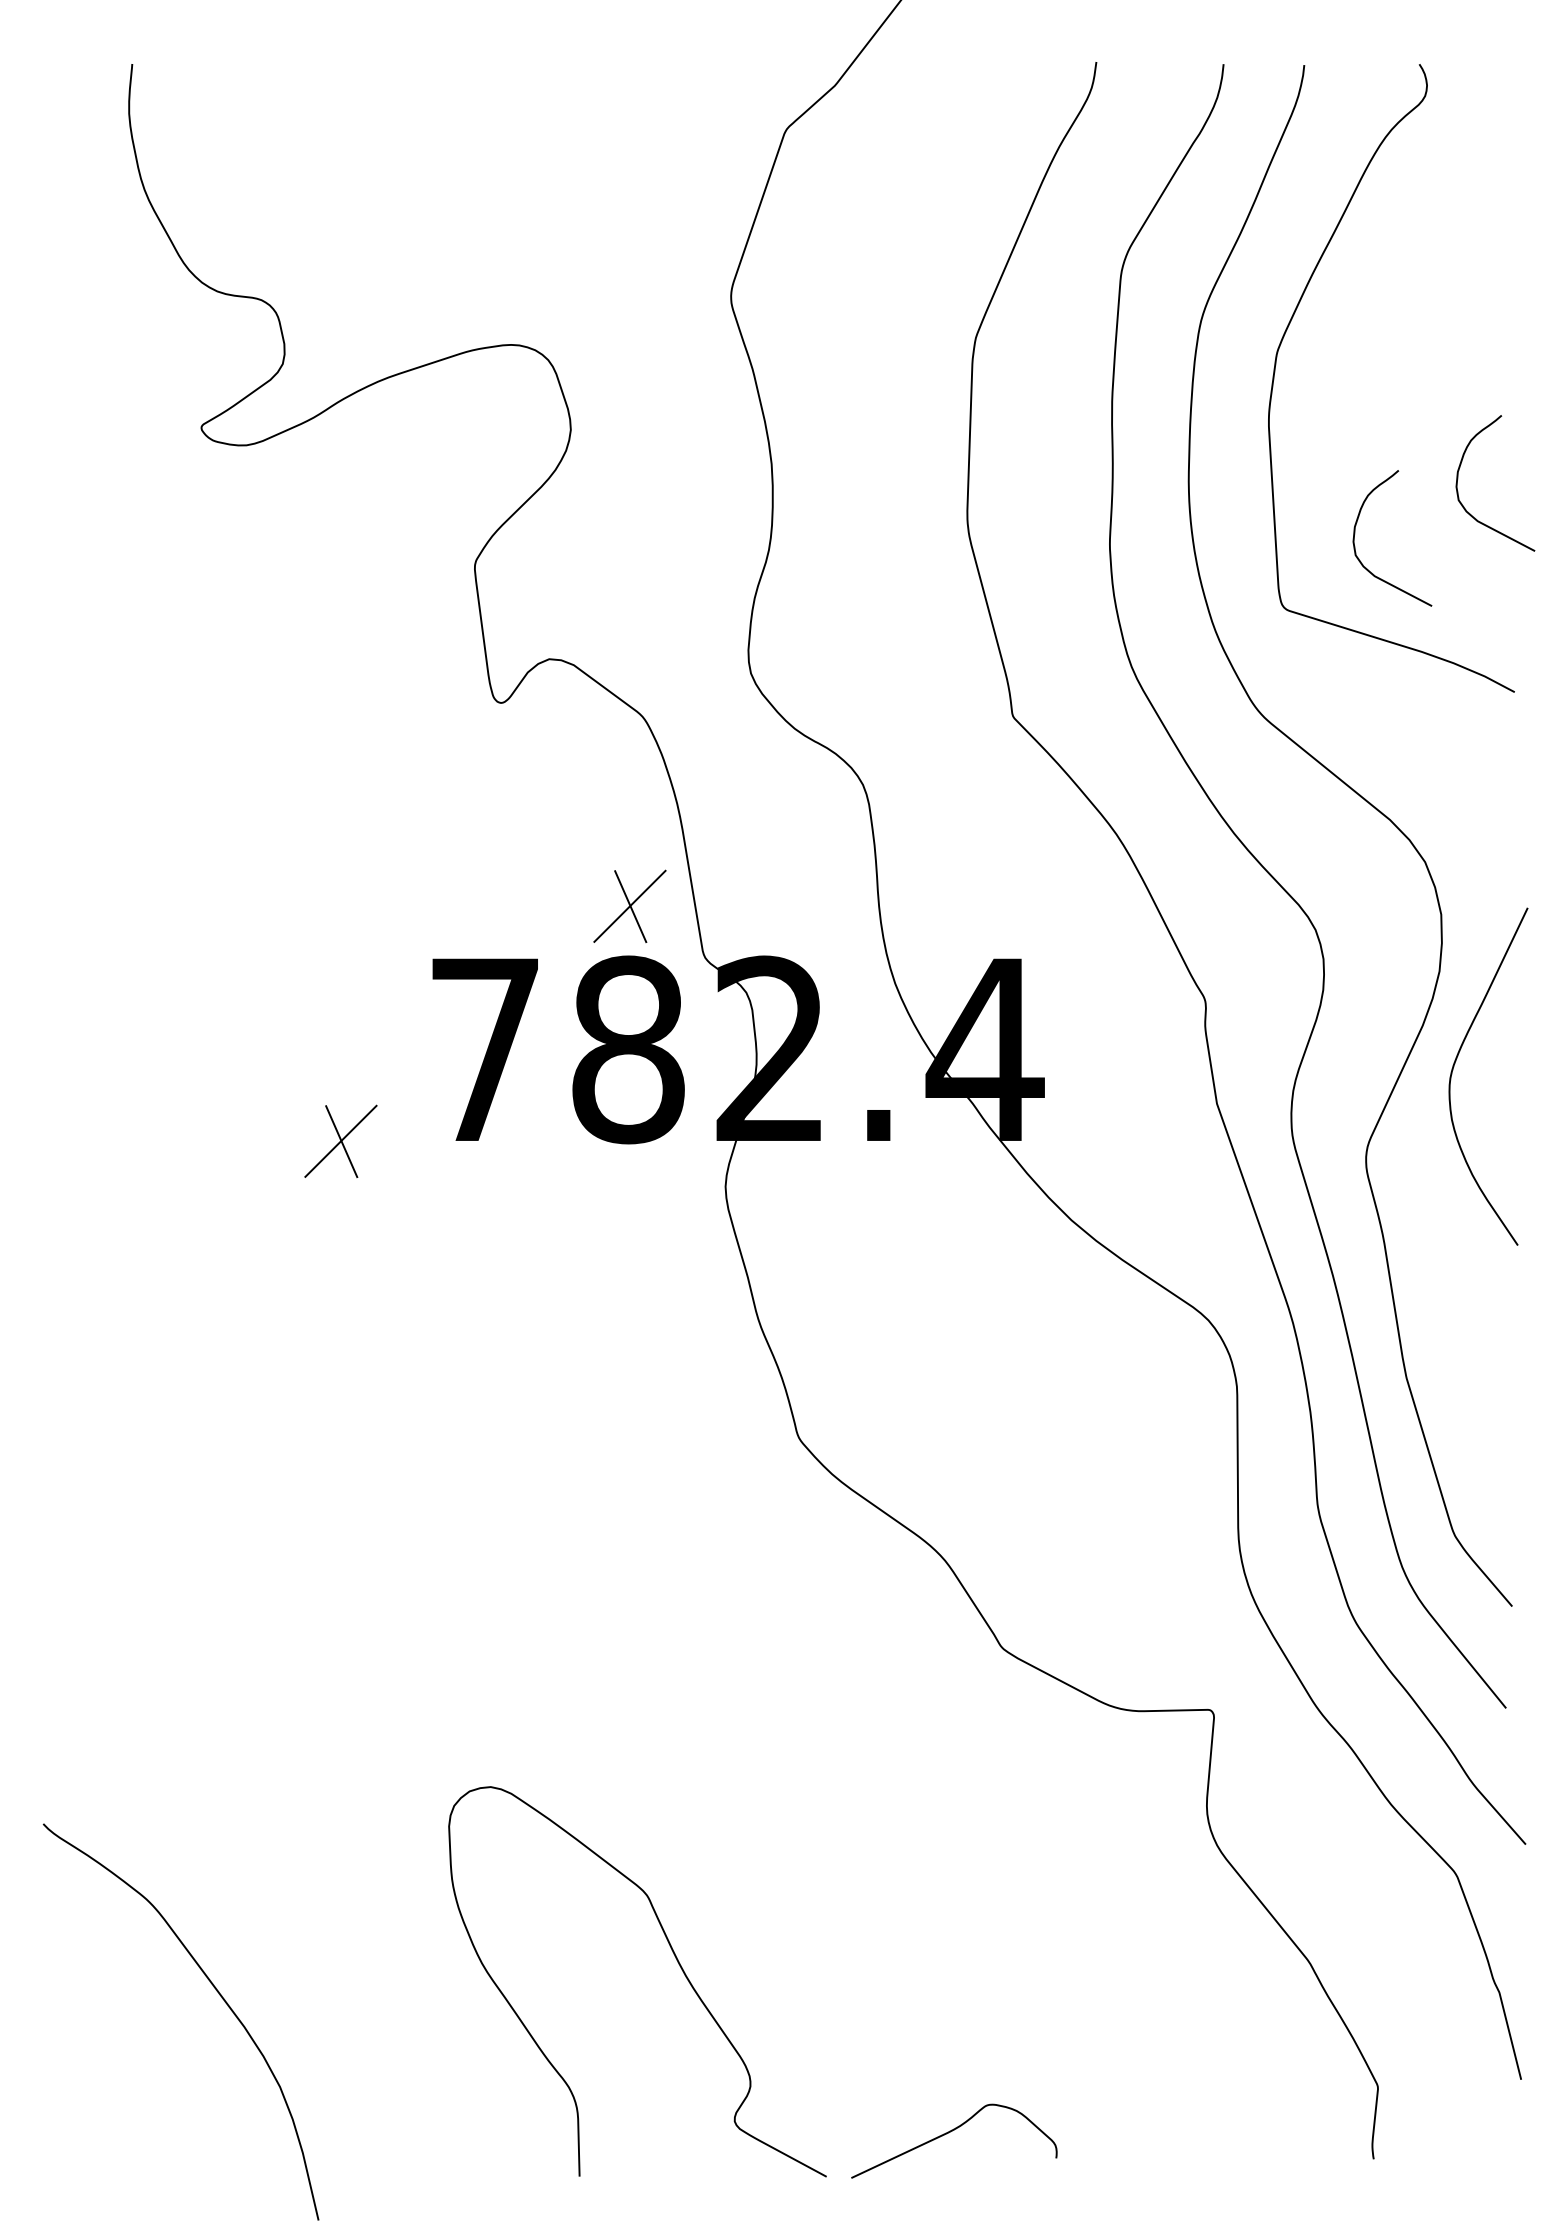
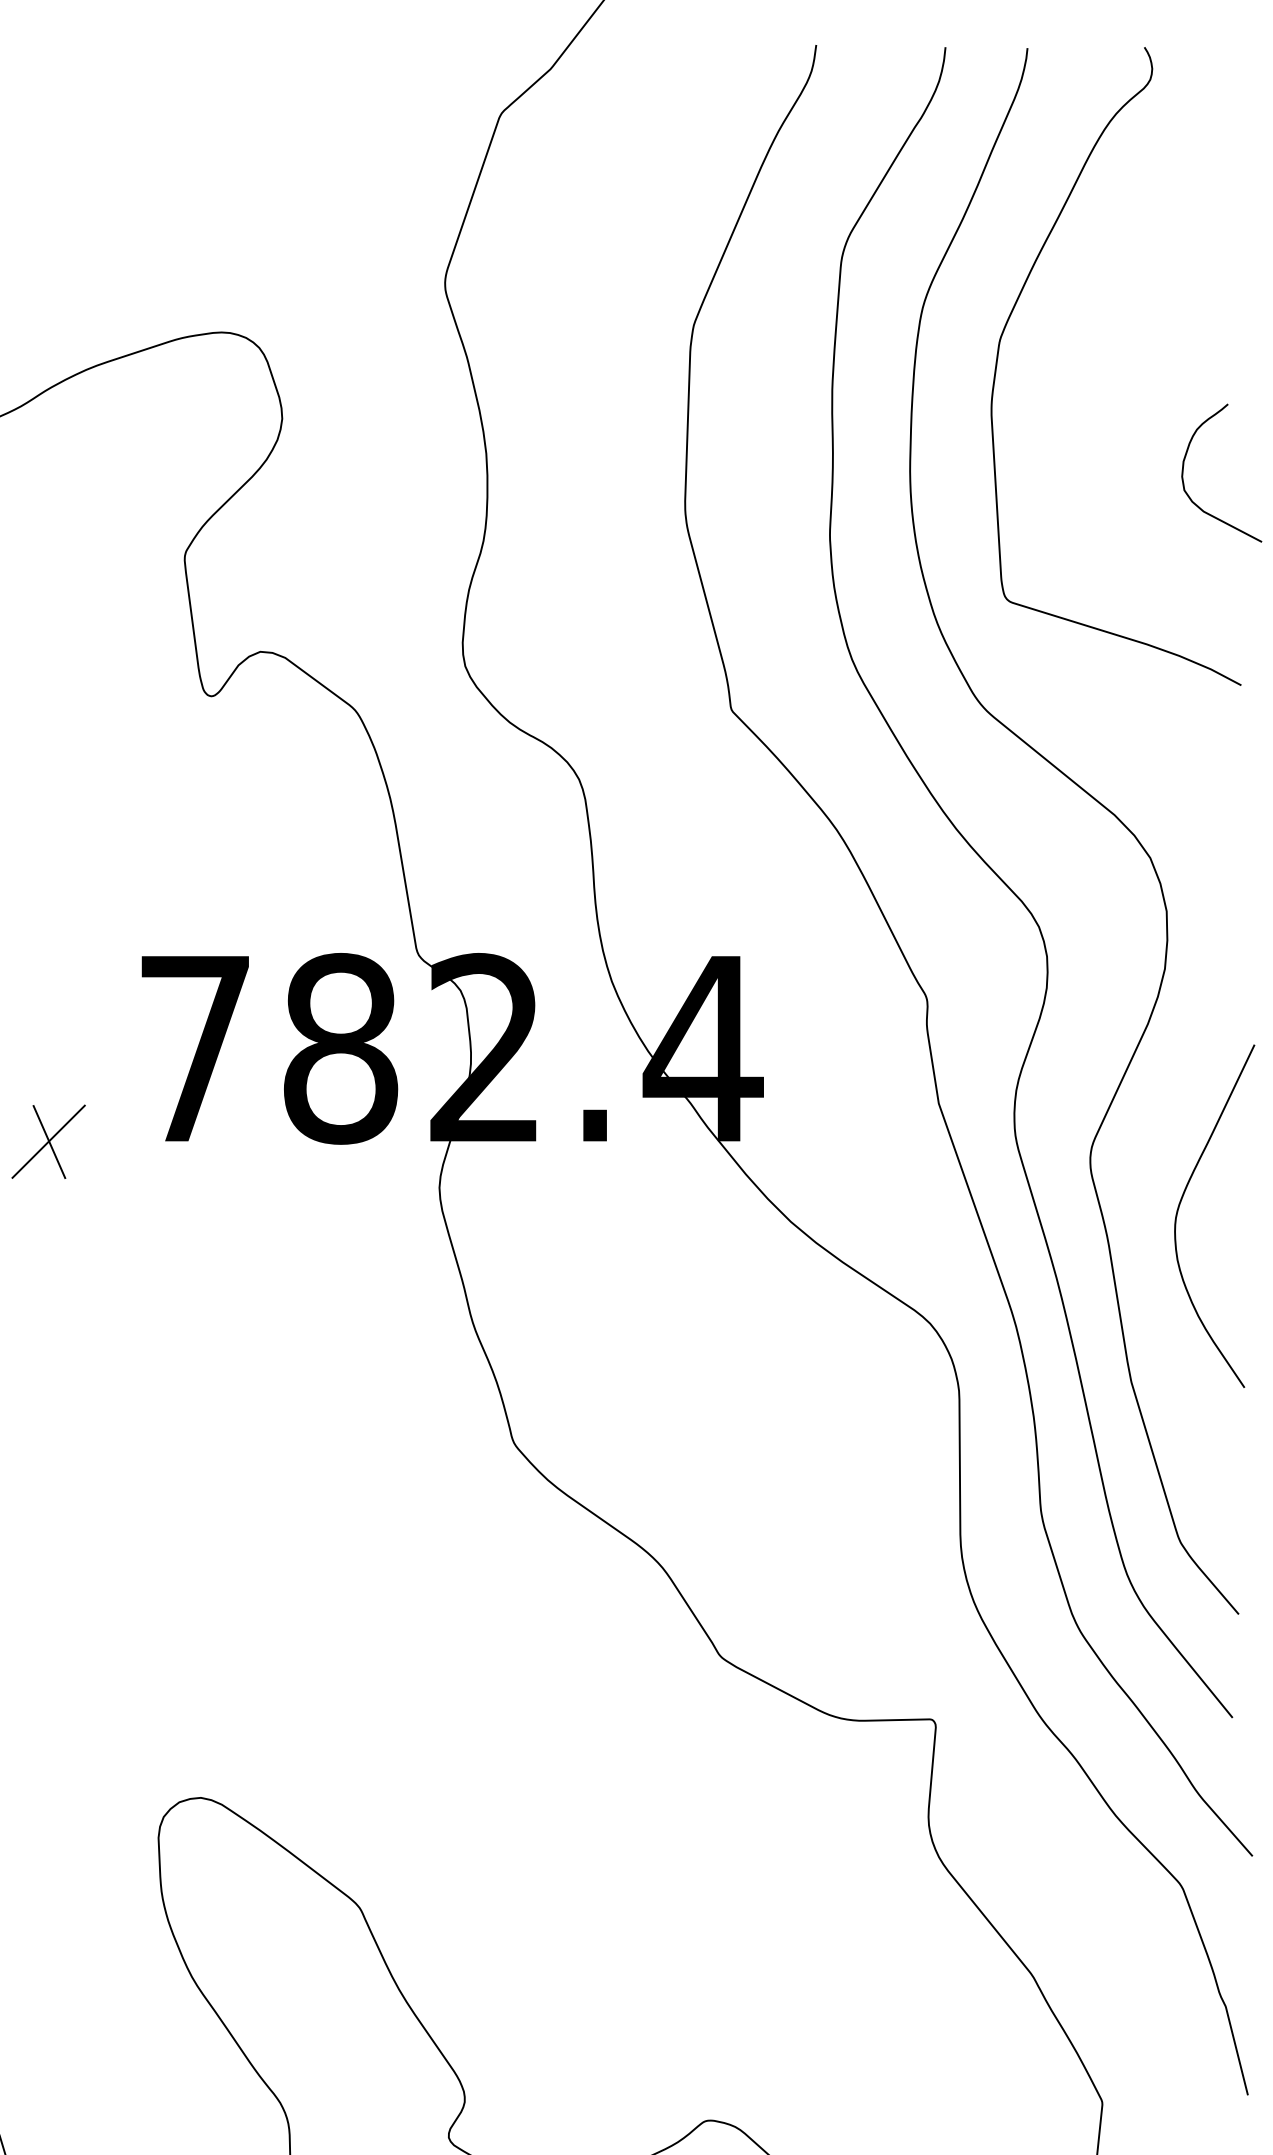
curve: (1355, 534) -> (1079, 525), removed
part: (629, 905) -> (341, 902), removed
curve: (1456, 1061) -> (1182, 1200), moved

